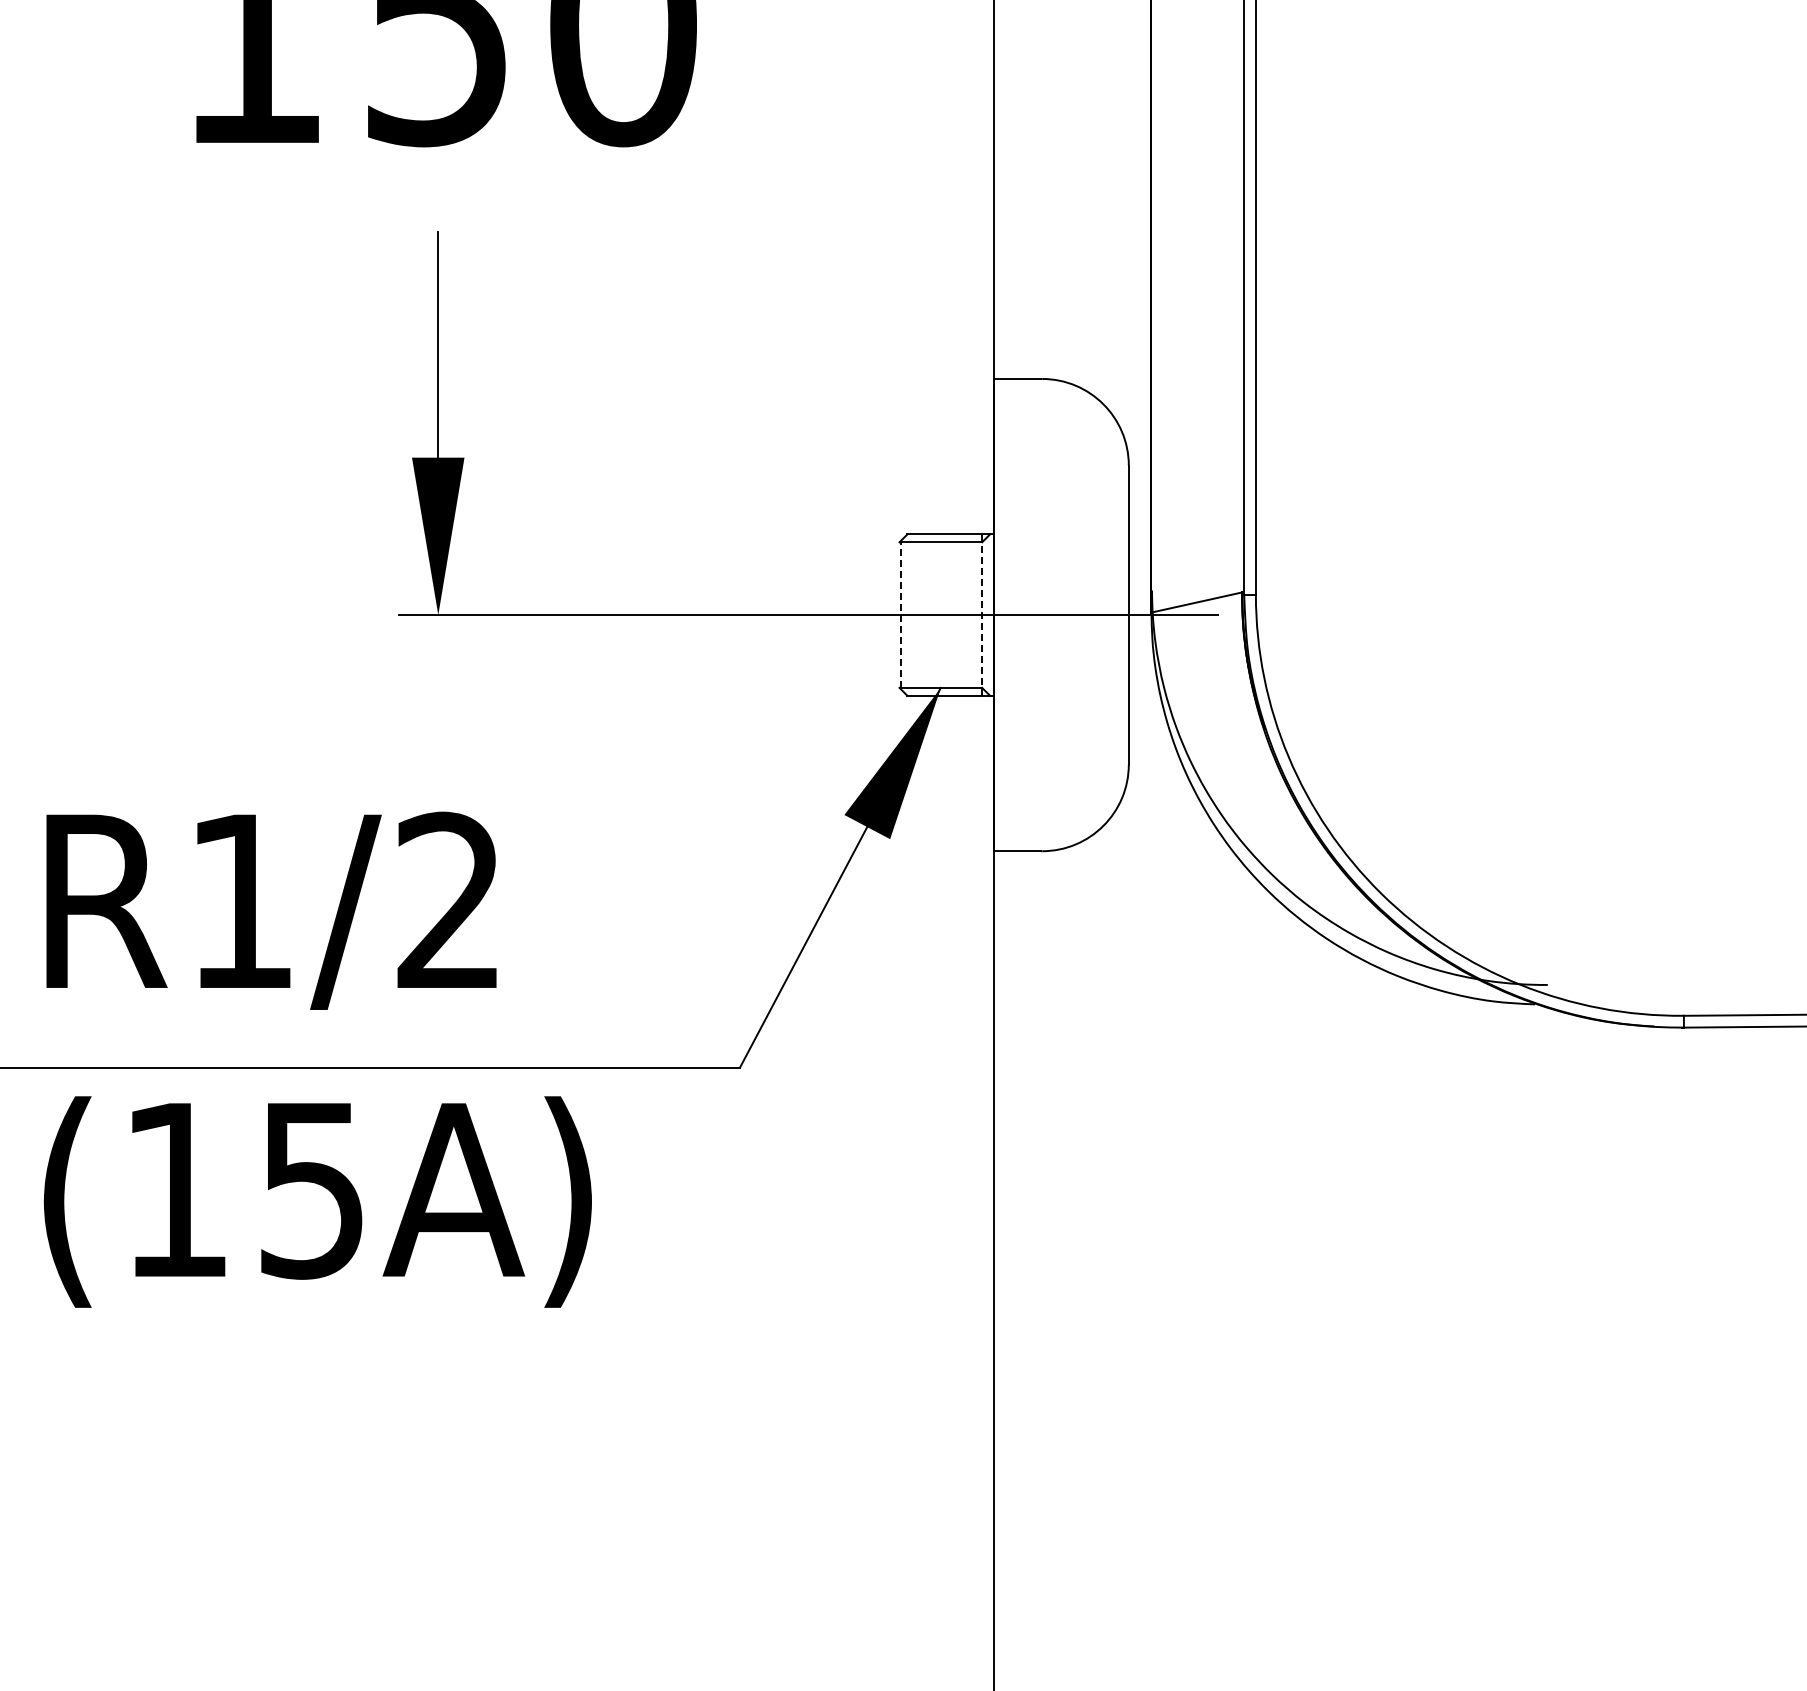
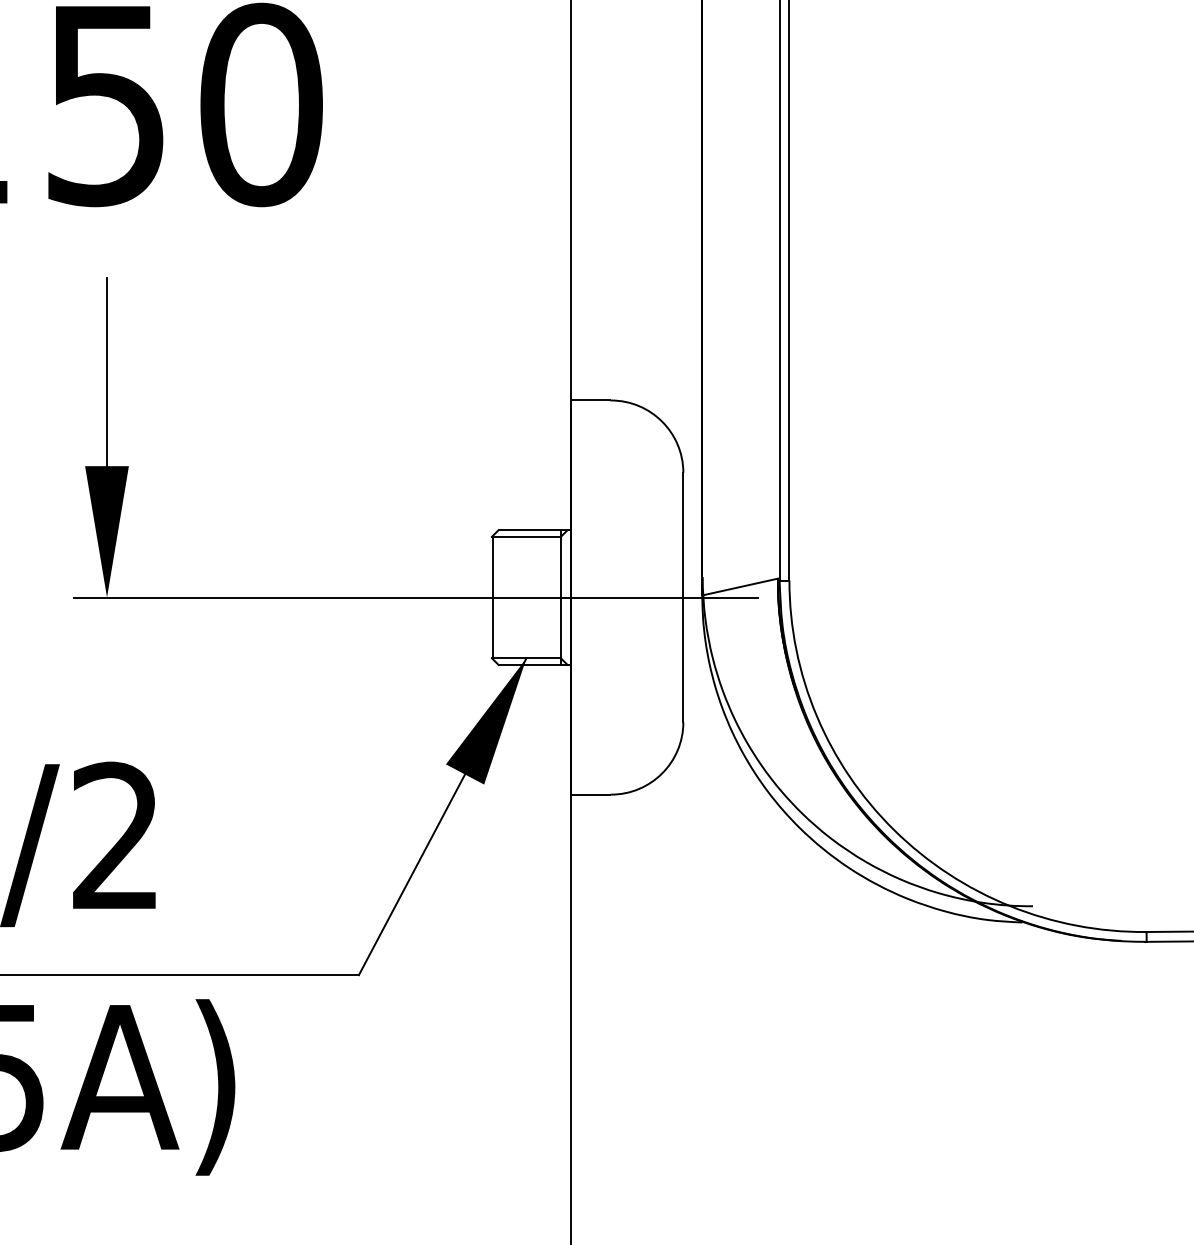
line: (900, 615) -> (492, 597), dashed -> solid
line: (982, 615) -> (561, 597), dashed -> solid

